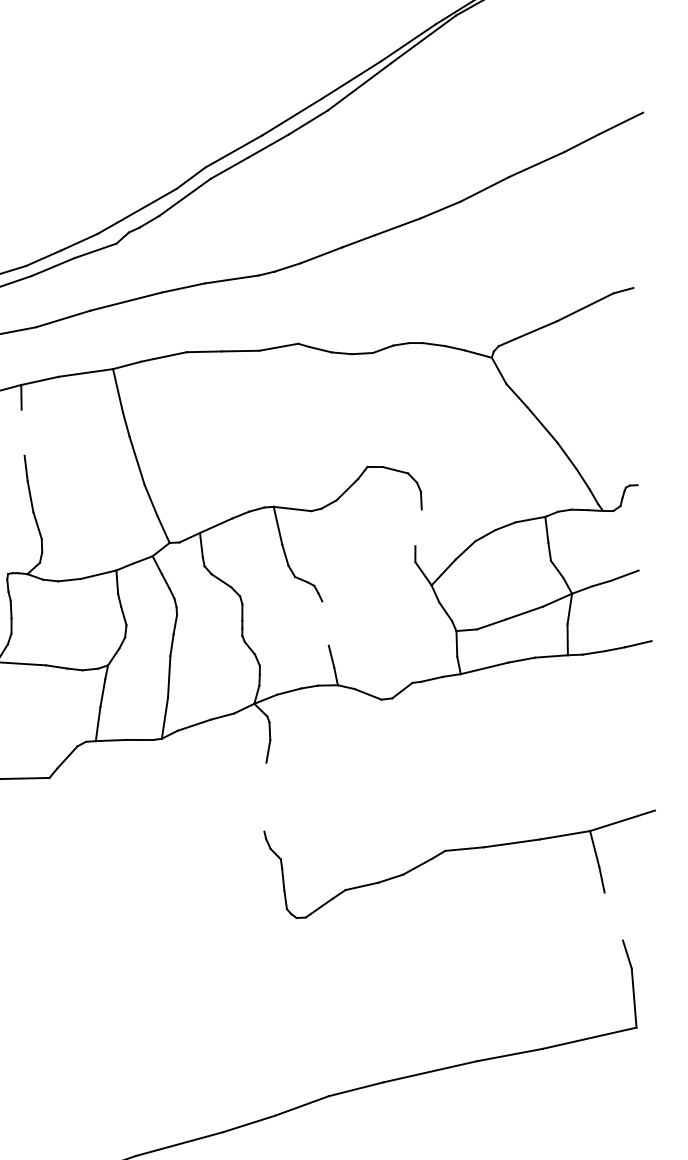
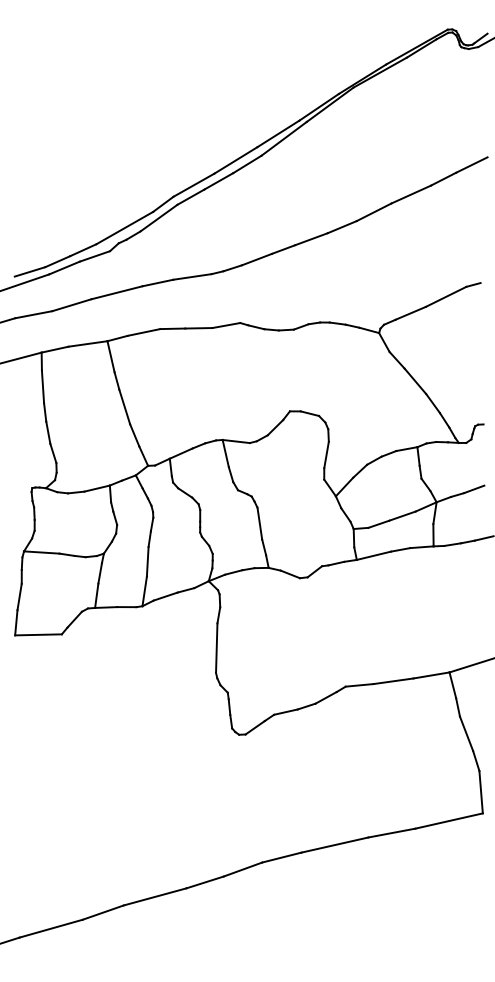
line: (22, 432) -> (42, 386), added
line: (418, 527) -> (326, 454), added
line: (325, 623) -> (259, 523), added
line: (265, 796) -> (216, 647), added
line: (613, 916) -> (466, 733), added

